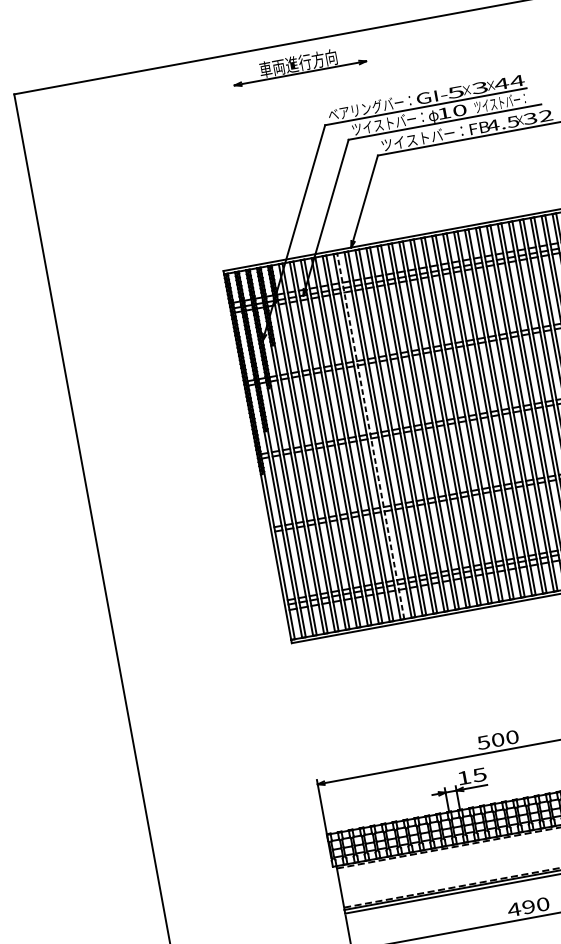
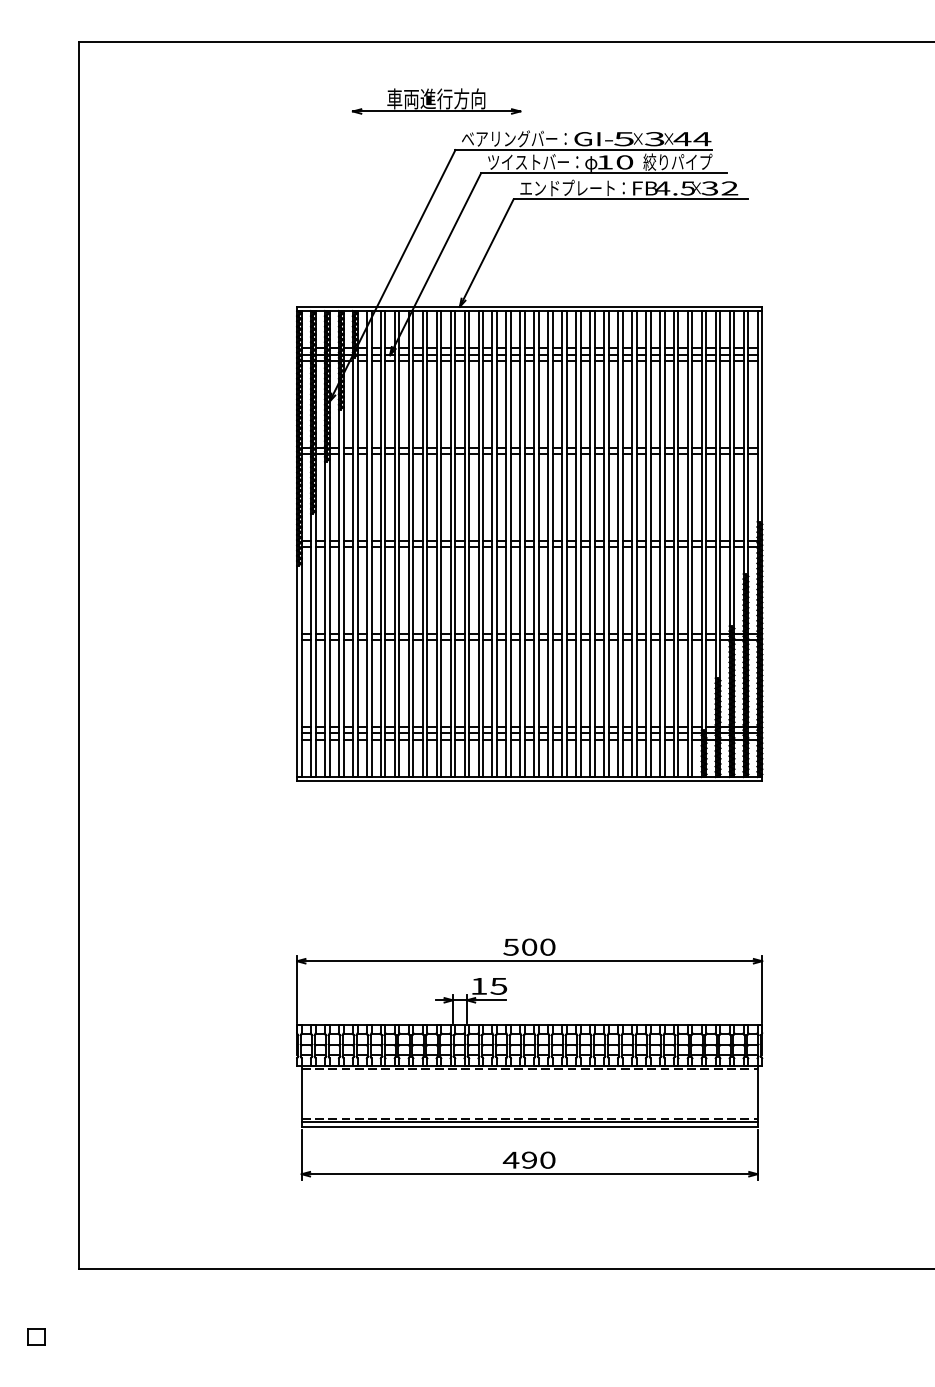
part: (298, 65) -> (436, 101), moved
text: (501, 102) -> (677, 161), ツイストバー： -> 絞りパイプ
text: (422, 137) -> (572, 187), ツイストバー： -> エンドプレート：
line: (370, 435) -> (441, 543), dashed -> solid

